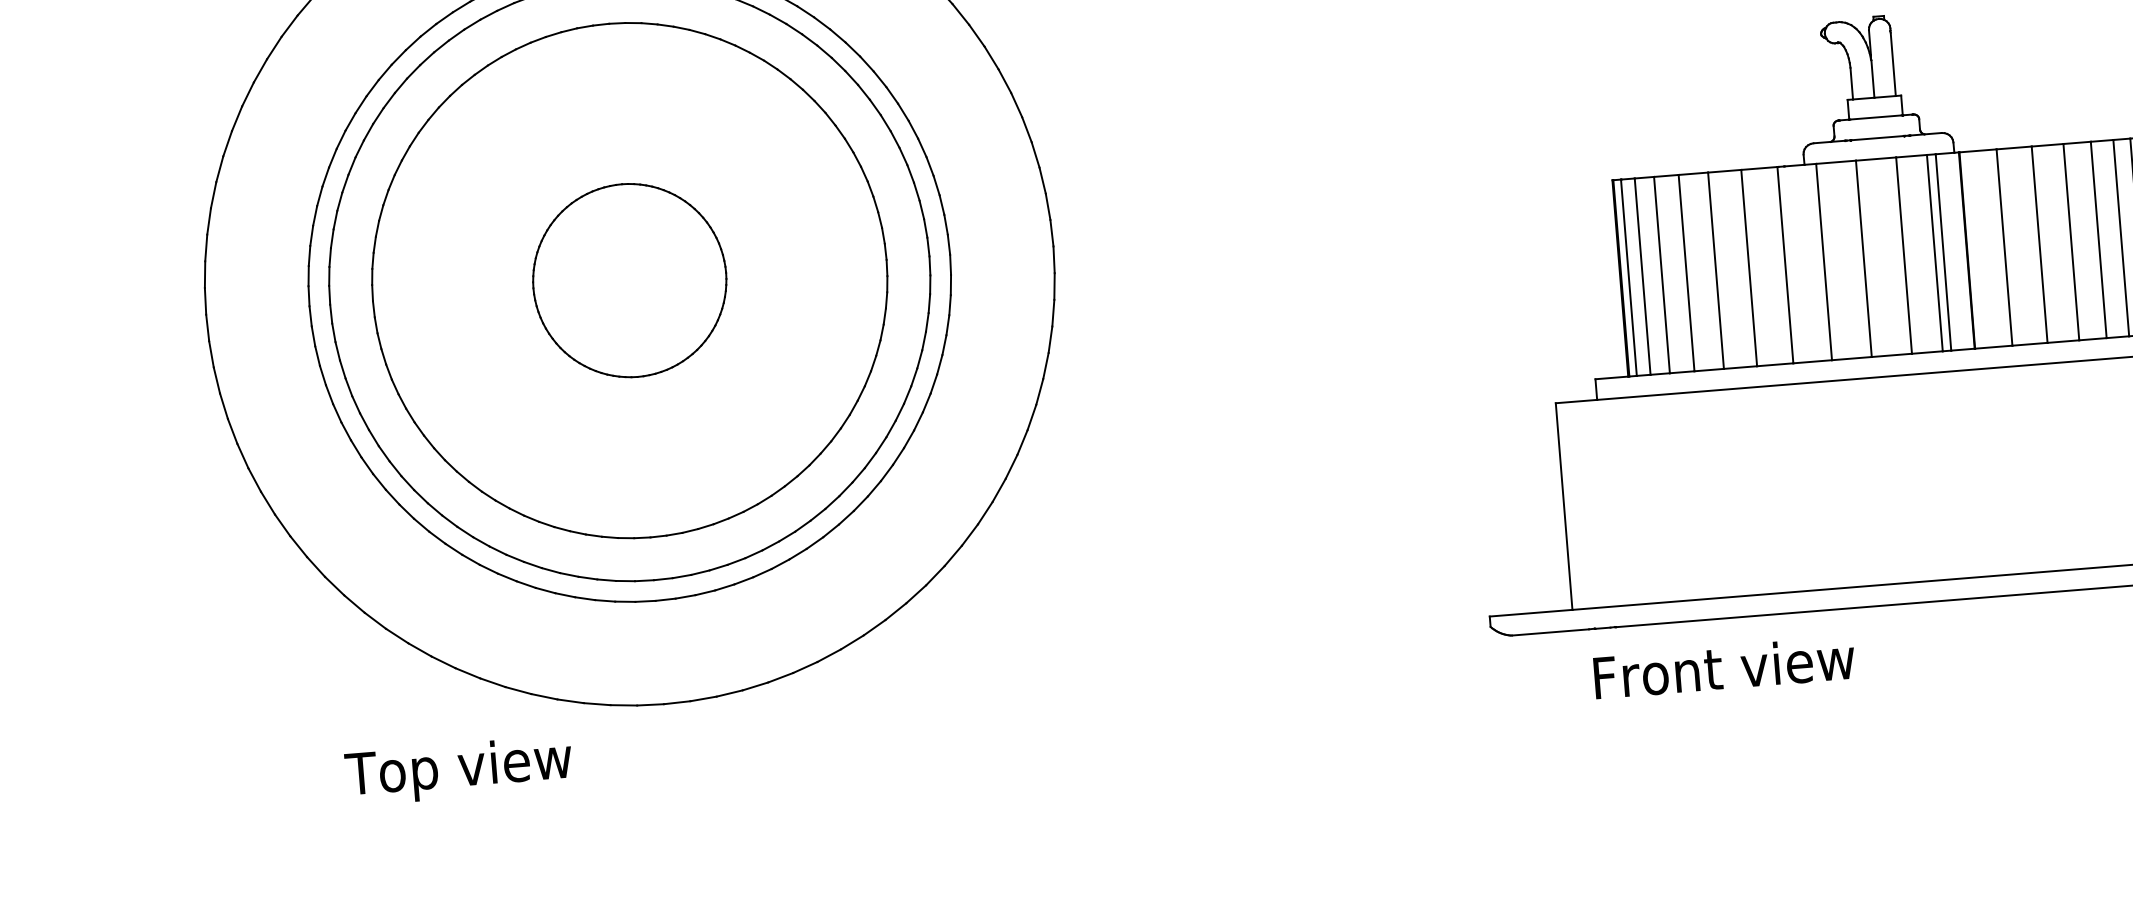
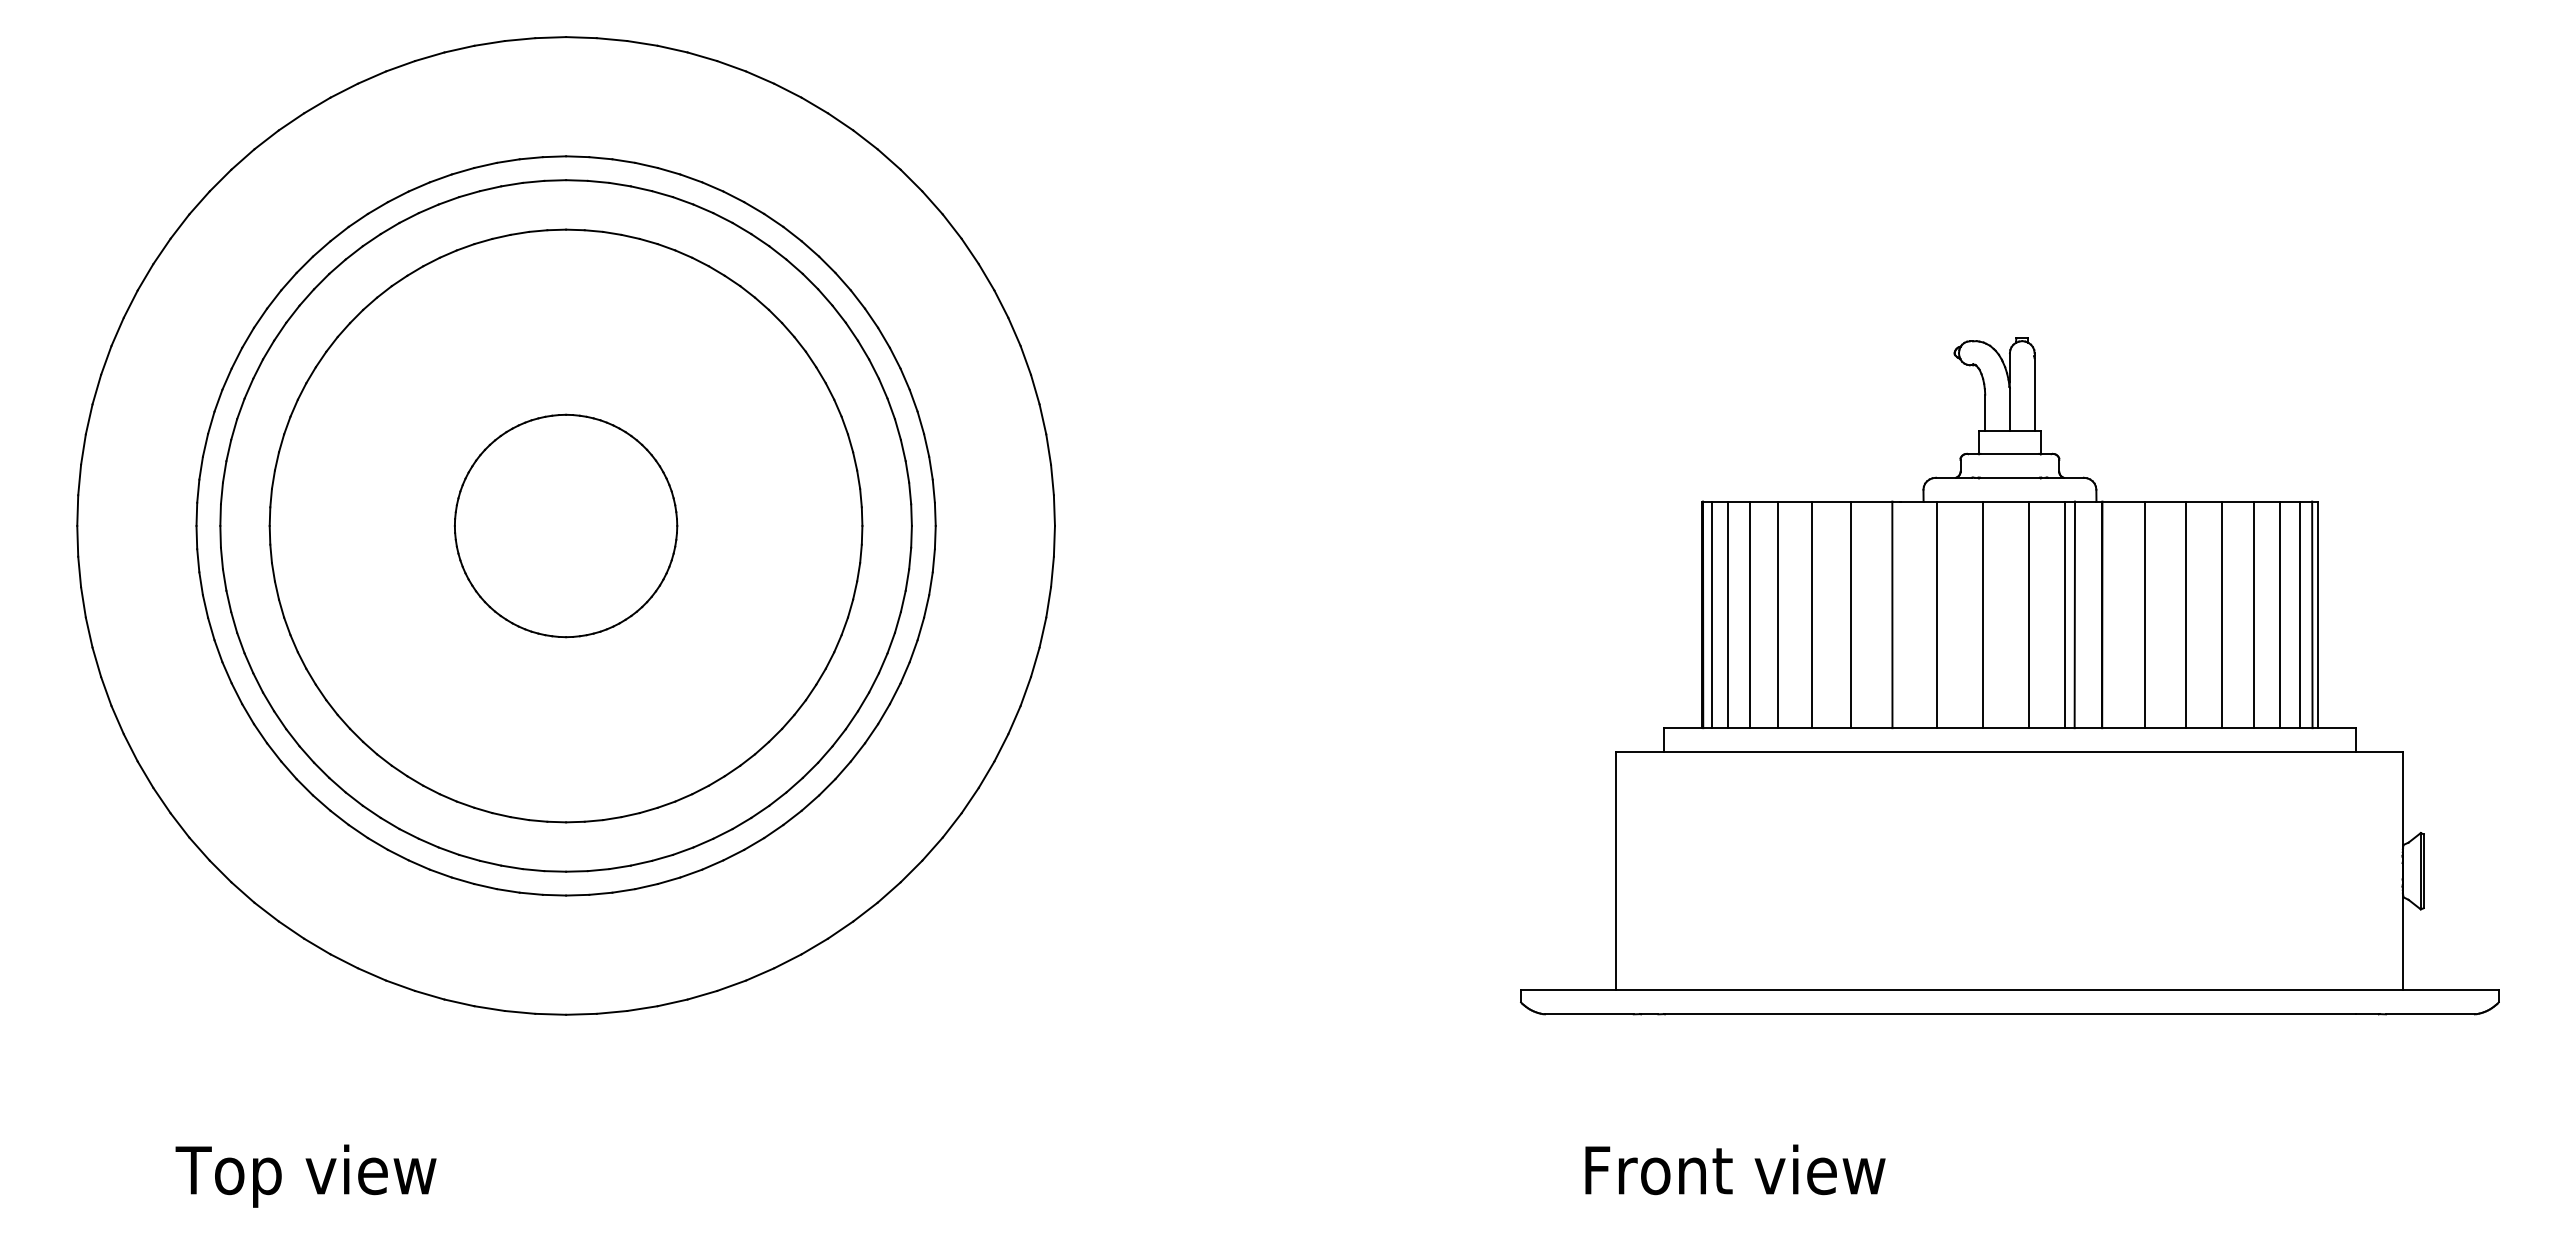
text: (1724, 667) -> (1735, 1169), moved
text: (458, 770) -> (305, 1175), moved

